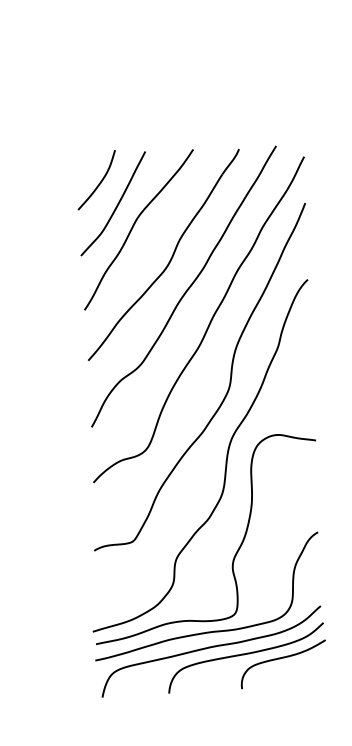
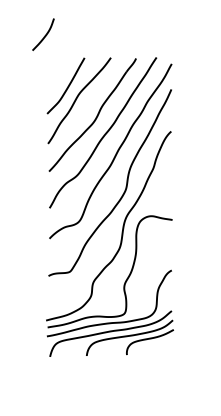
curve: (98, 181) -> (44, 35), moved

